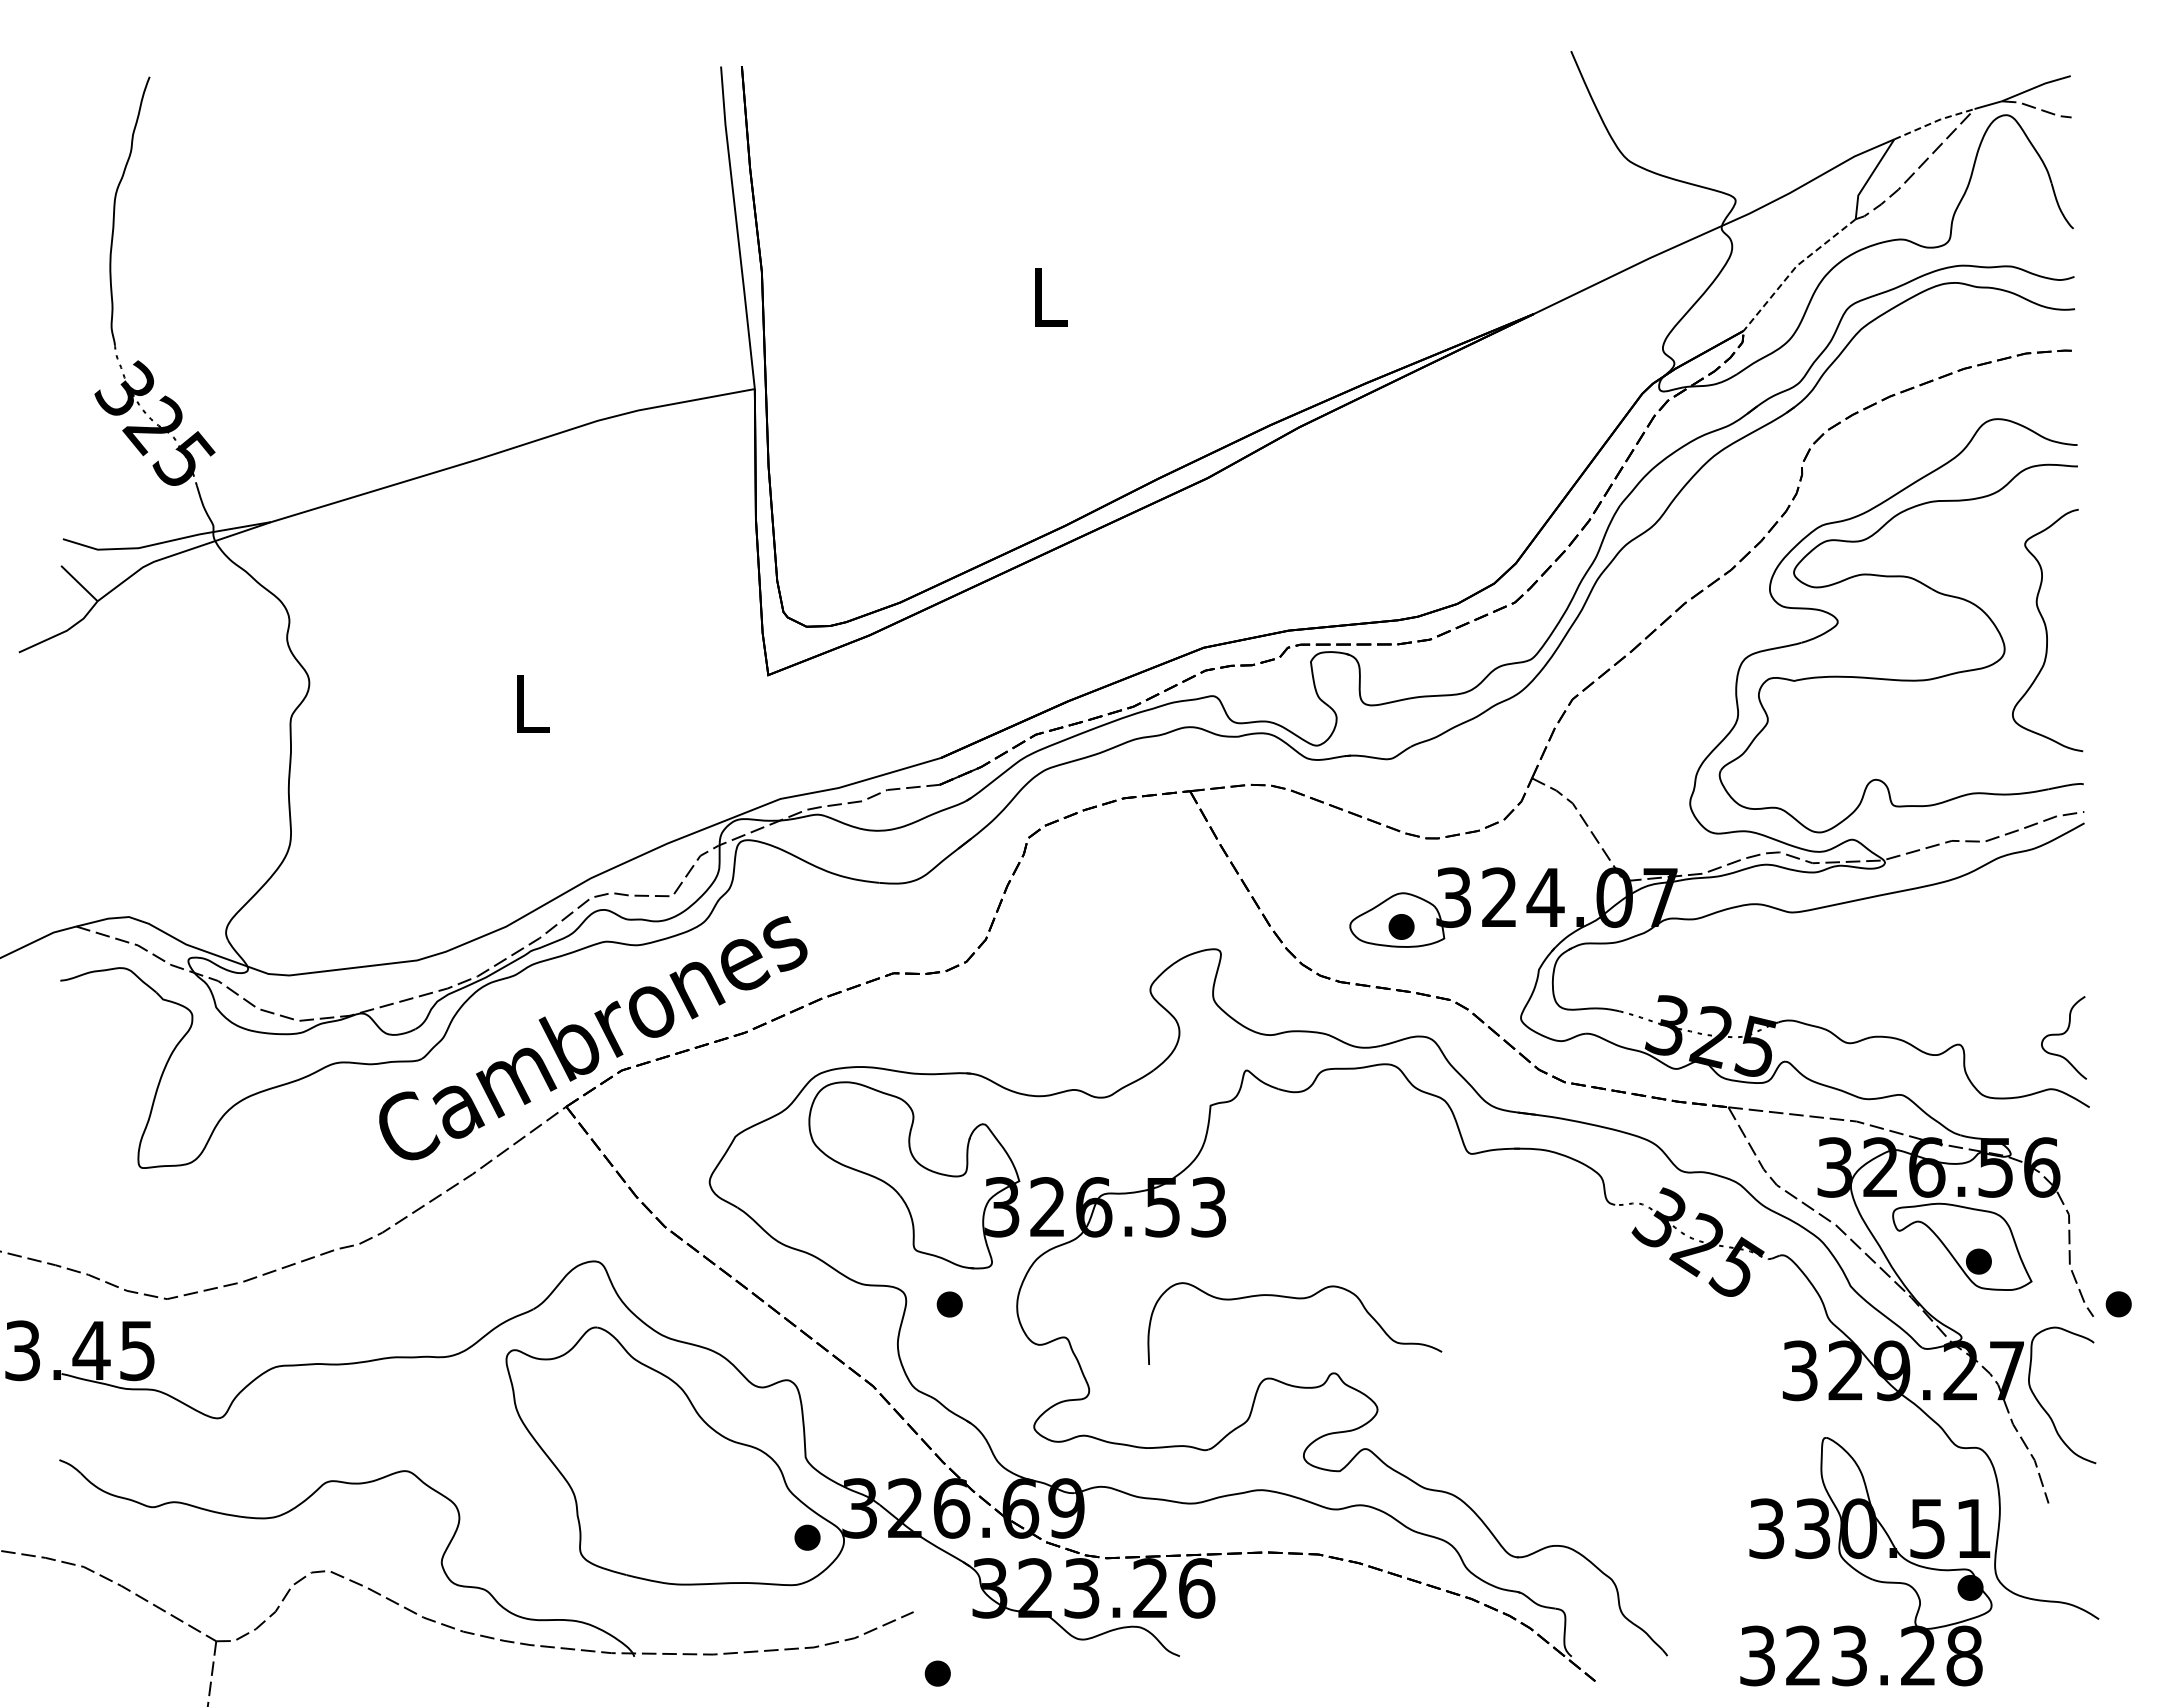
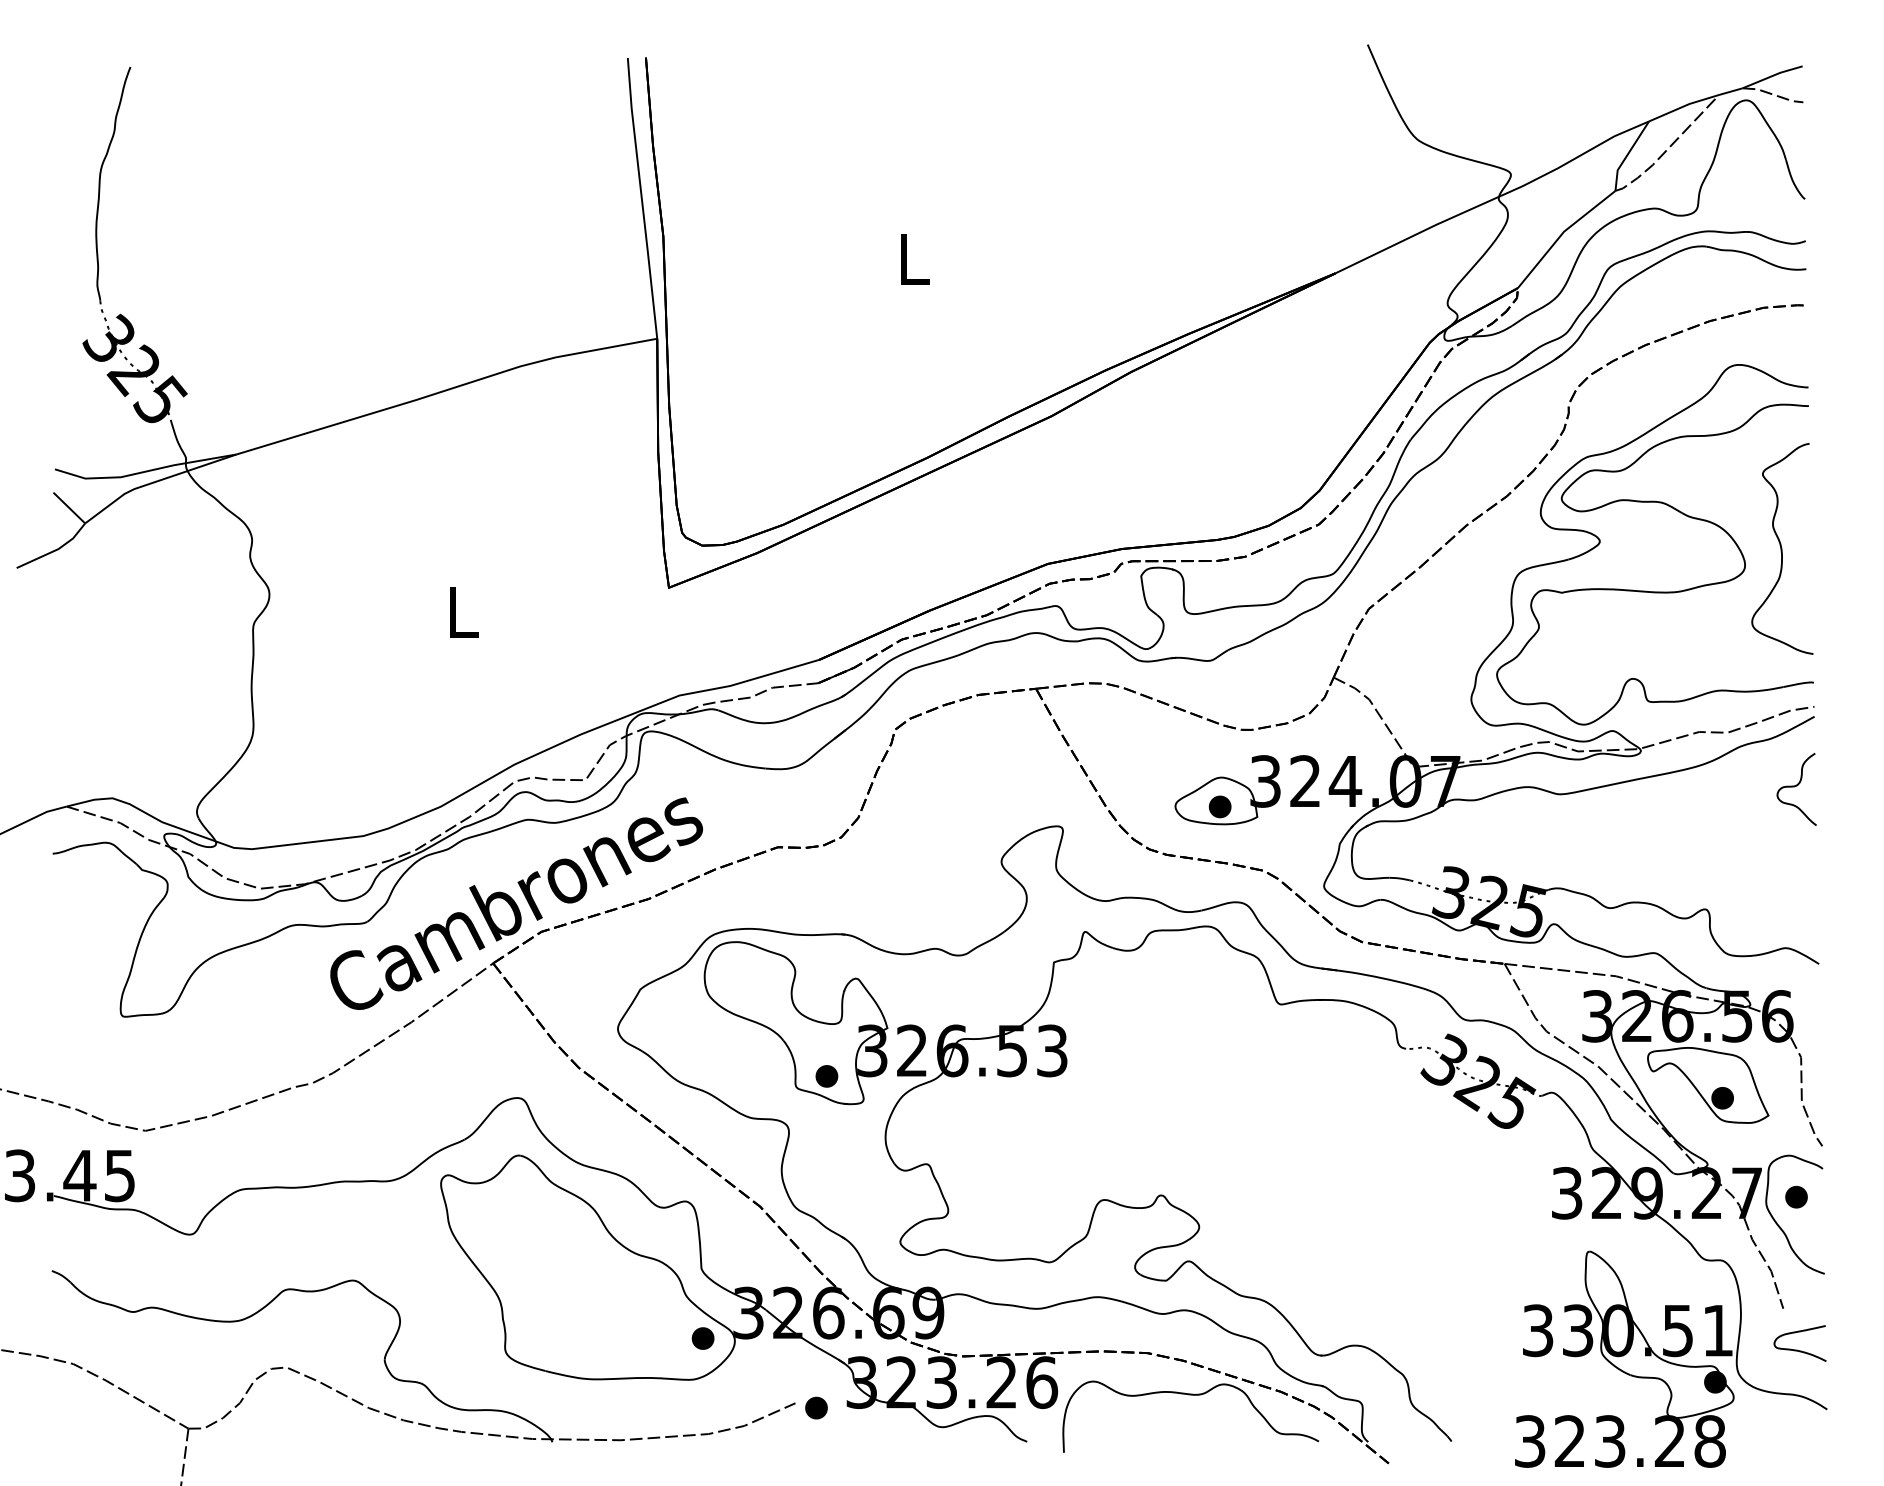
line: (1934, 122) -> (1684, 106), dashed -> solid
line: (1794, 269) -> (1562, 234), dashed -> solid
curve: (2064, 1034) -> (1797, 786), moved
curve: (1296, 1299) -> (1192, 1395), moved
part: (949, 1304) -> (826, 1076), moved
part: (2118, 1304) -> (1796, 1197), moved
curve: (2064, 1550) -> (1797, 1349), added
part: (937, 1673) -> (816, 1407), moved

